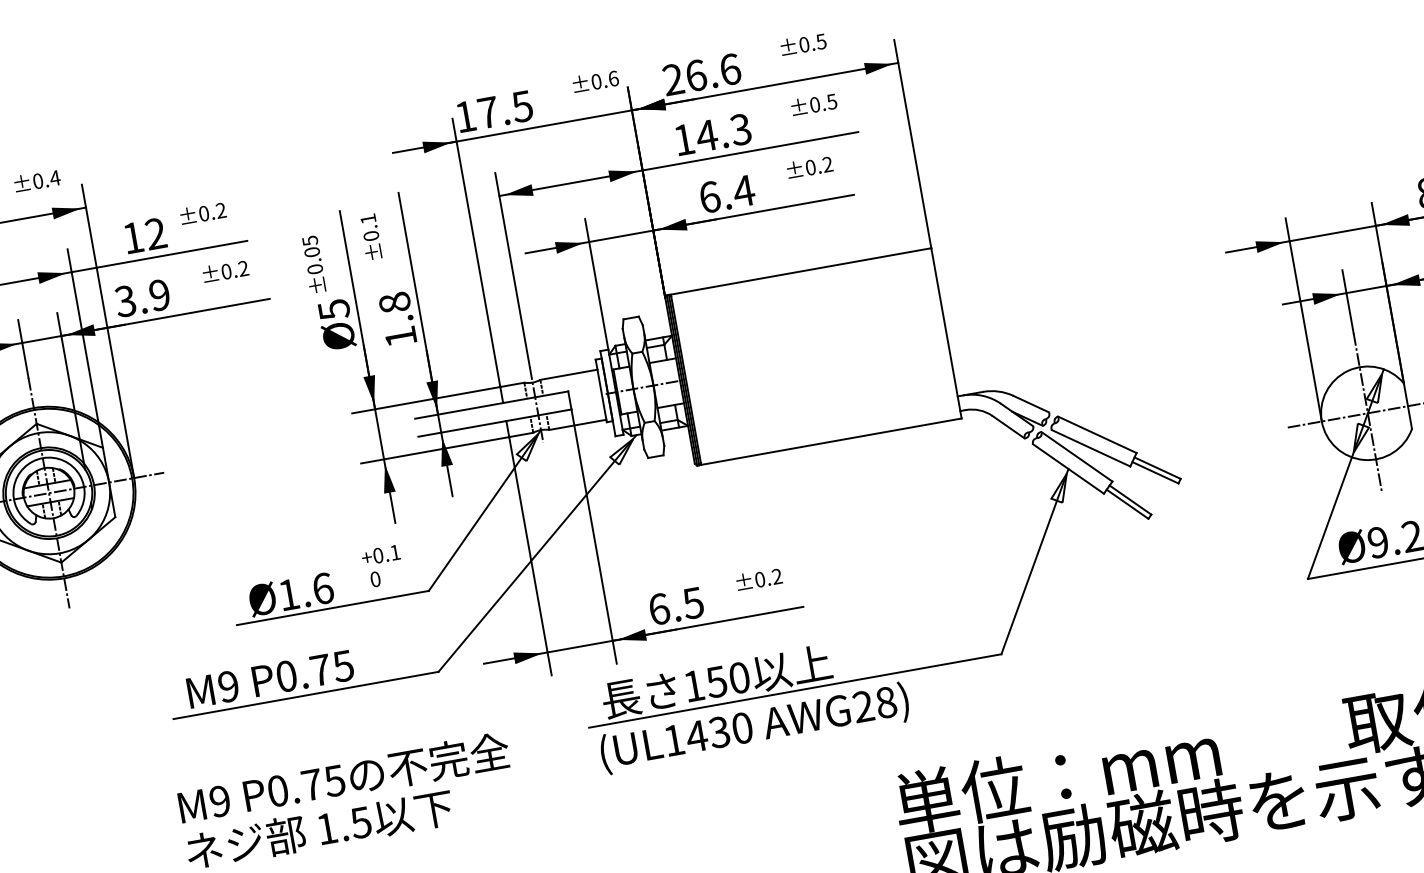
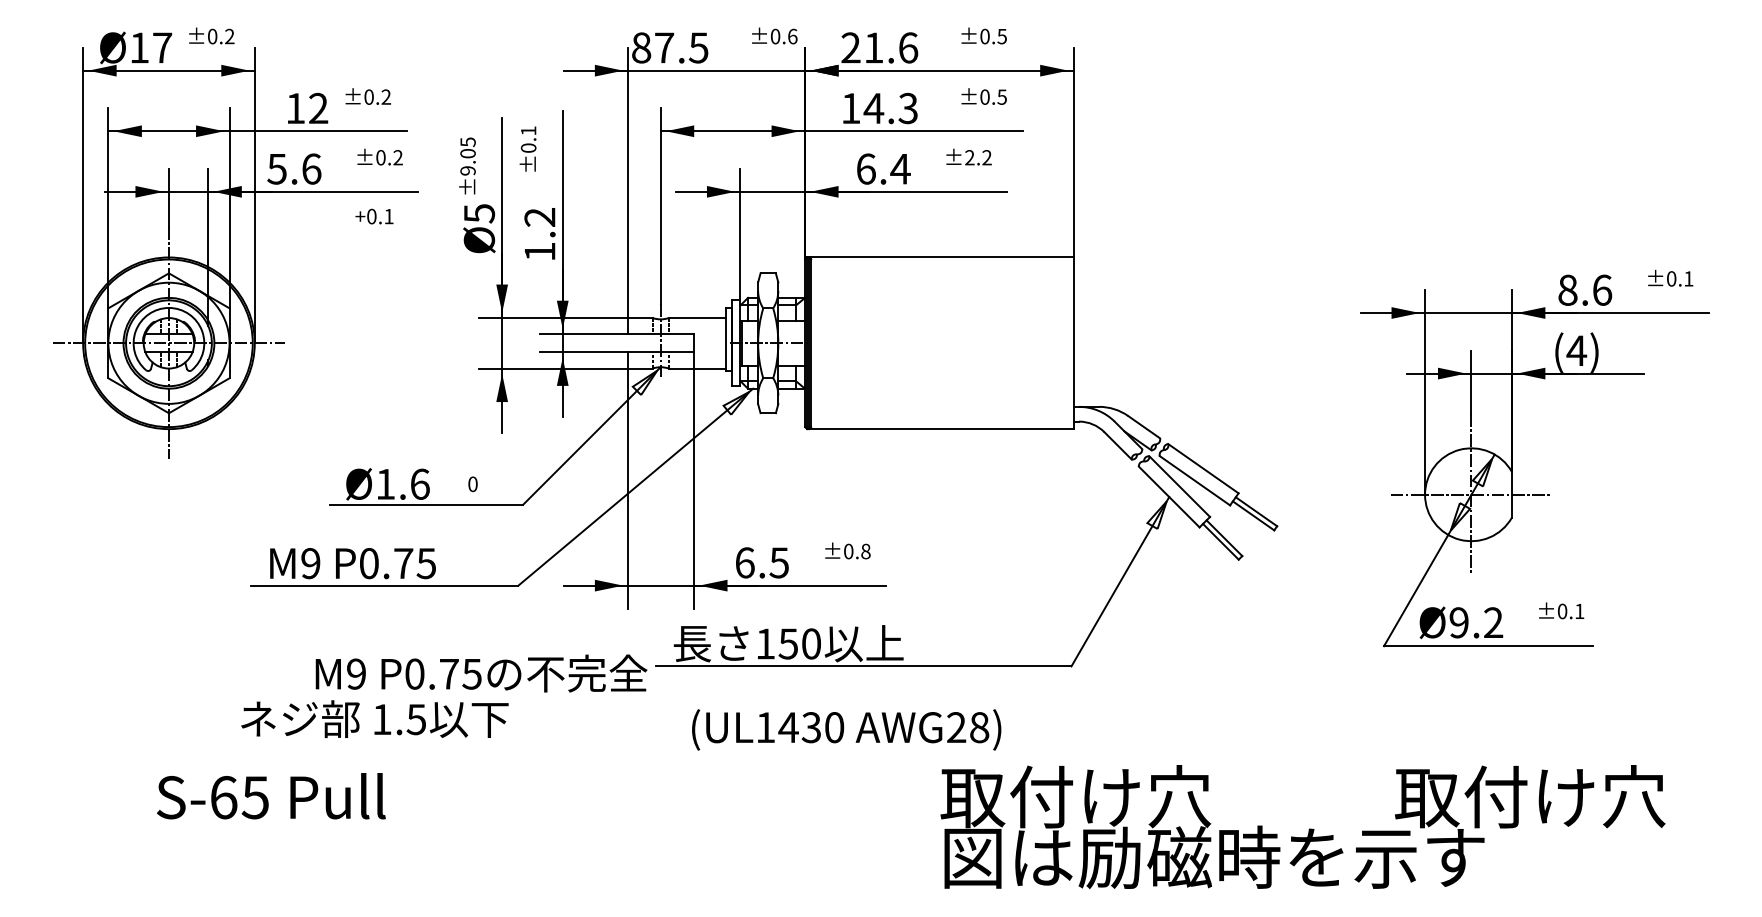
text: (696, 75) -> (874, 47), 26.6 -> 21.6
text: (465, 116) -> (641, 47), 17.5 -> 87.5
text: (810, 167) -> (969, 157), ±0.2 -> ±2.2
text: (54, 178) -> (229, 36), ±0.4 -> ±0.2
text: (314, 269) -> (467, 170), ±0.05 -> ±9.05
text: (142, 297) -> (294, 168), 3.9 -> 5.6
text: (394, 301) -> (539, 216), 1.8 -> 1.2
text: (380, 555) -> (374, 216), moved
text: (776, 576) -> (865, 551), ±0.2 -> ±0.8
text: (754, 728) -> (846, 729), moved
text: (1056, 777) -> (1103, 796), 単位：mm -> 取付け穴
text: (344, 778) -> (481, 673), moved

